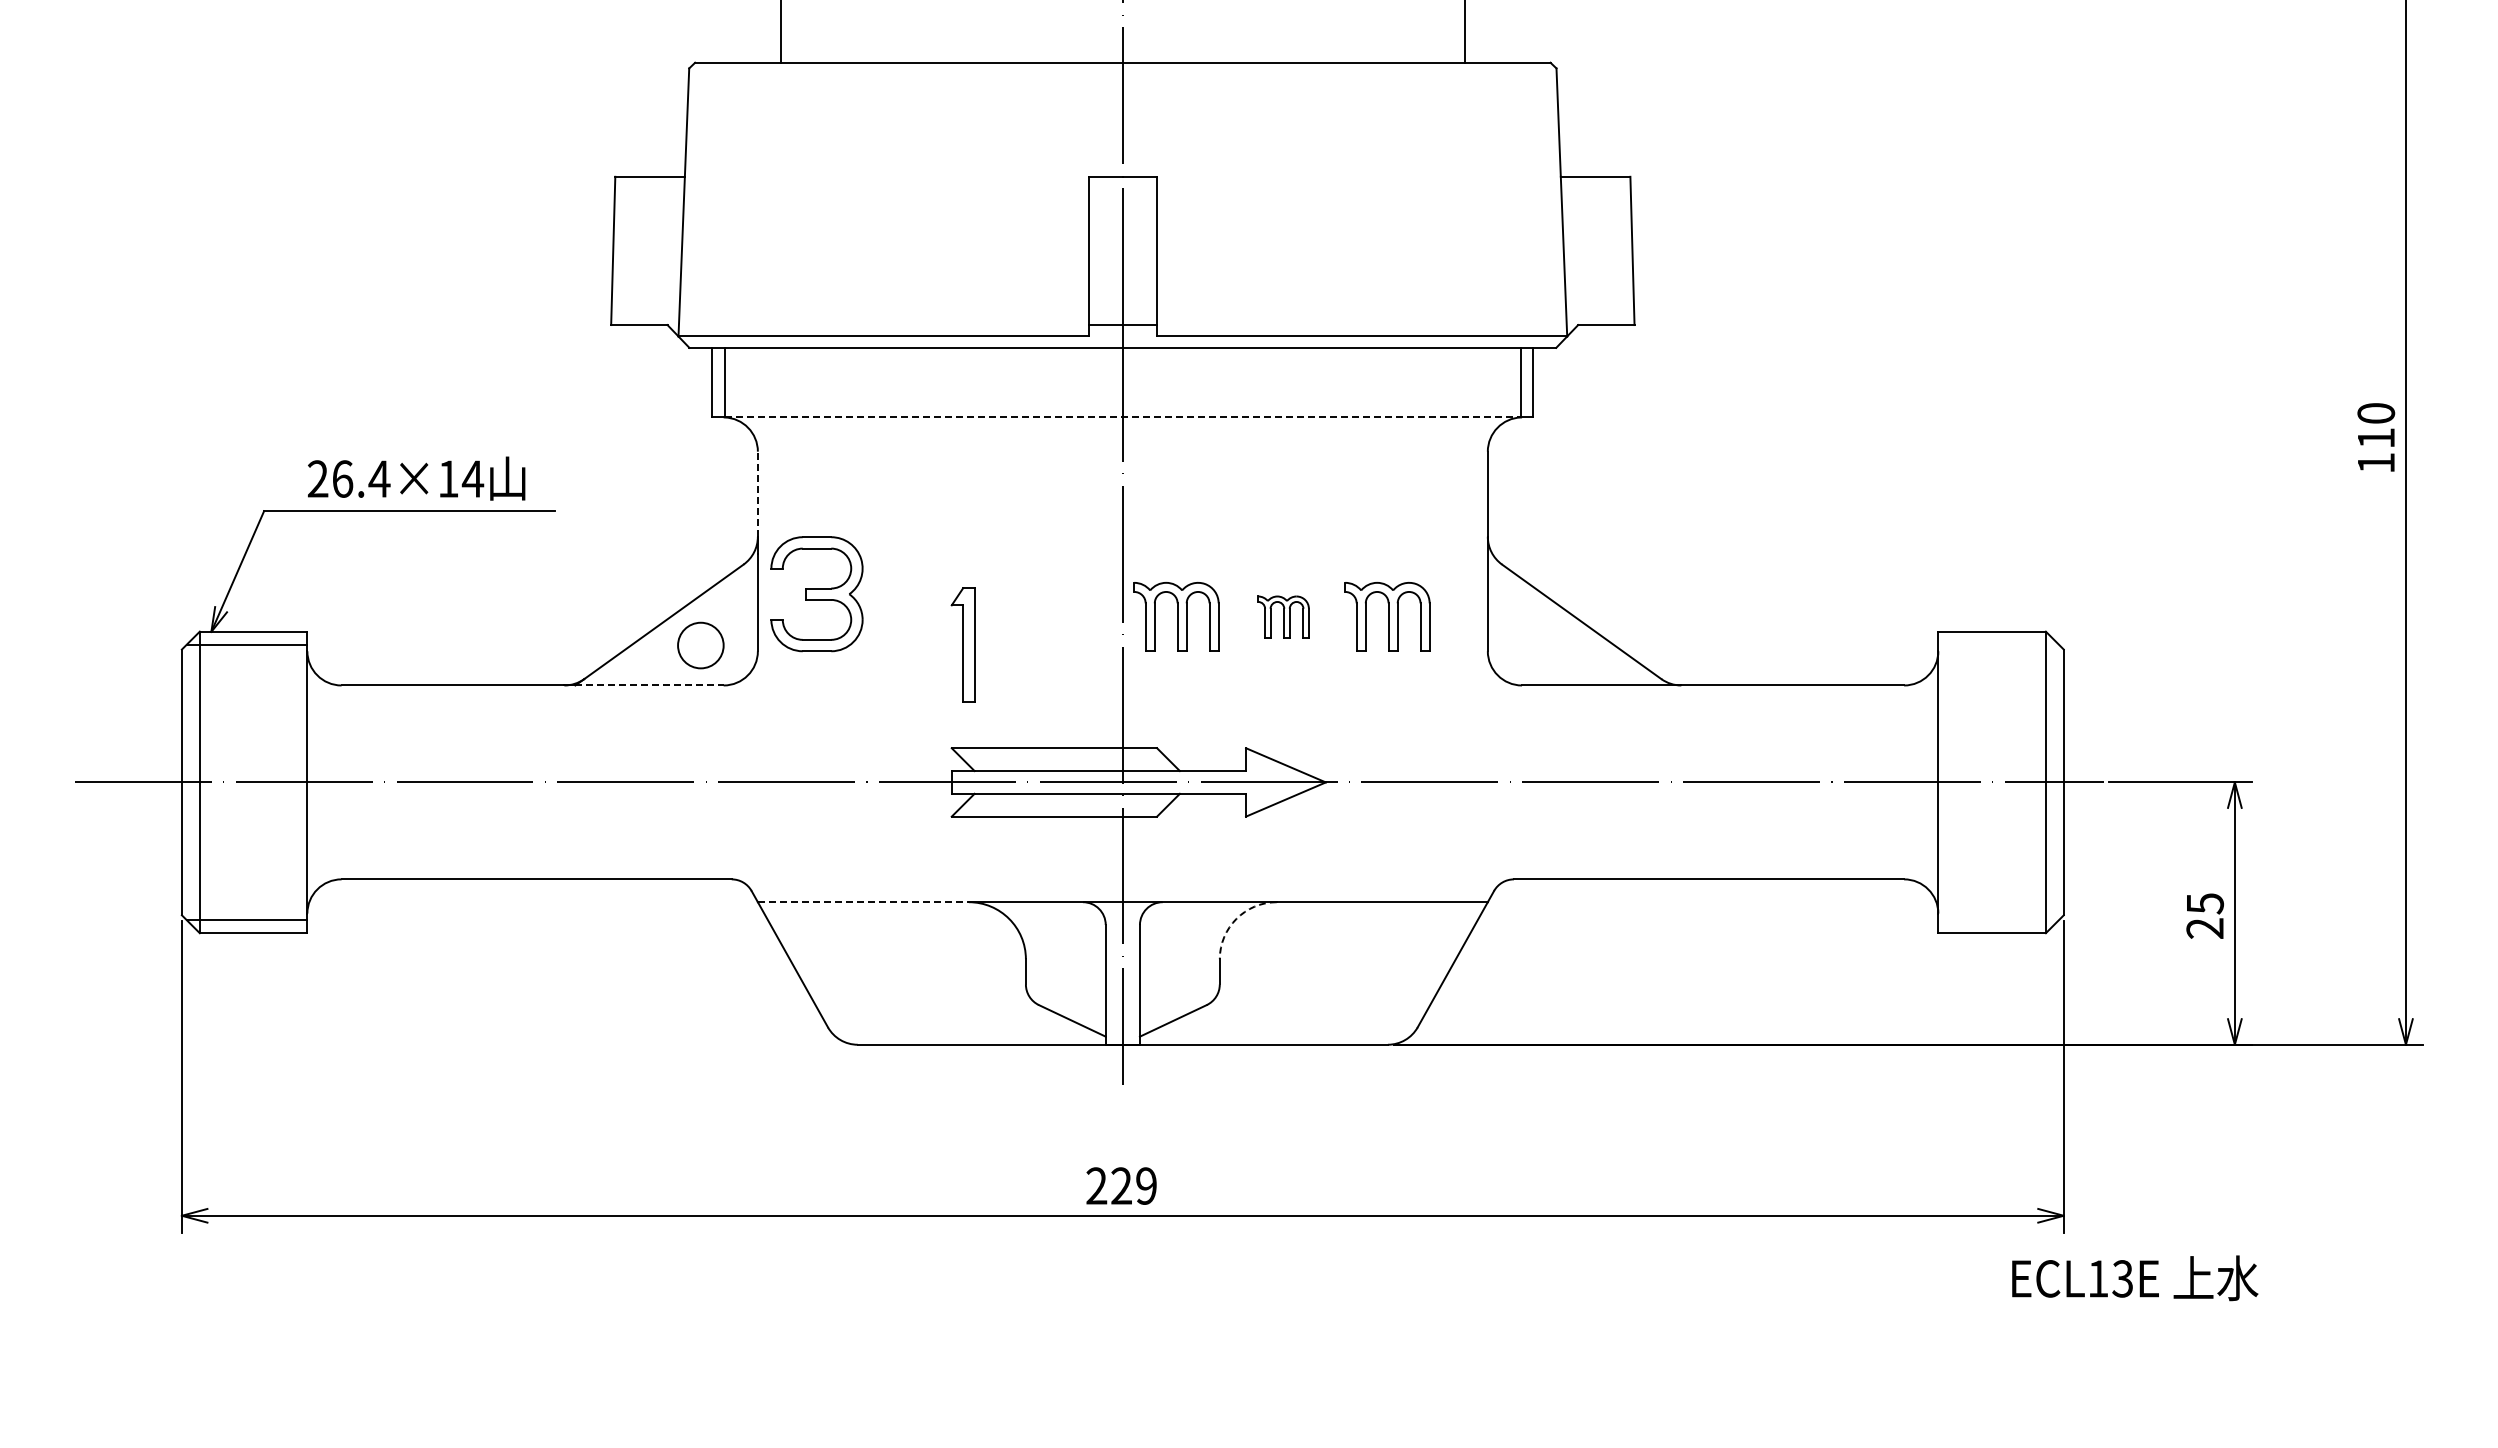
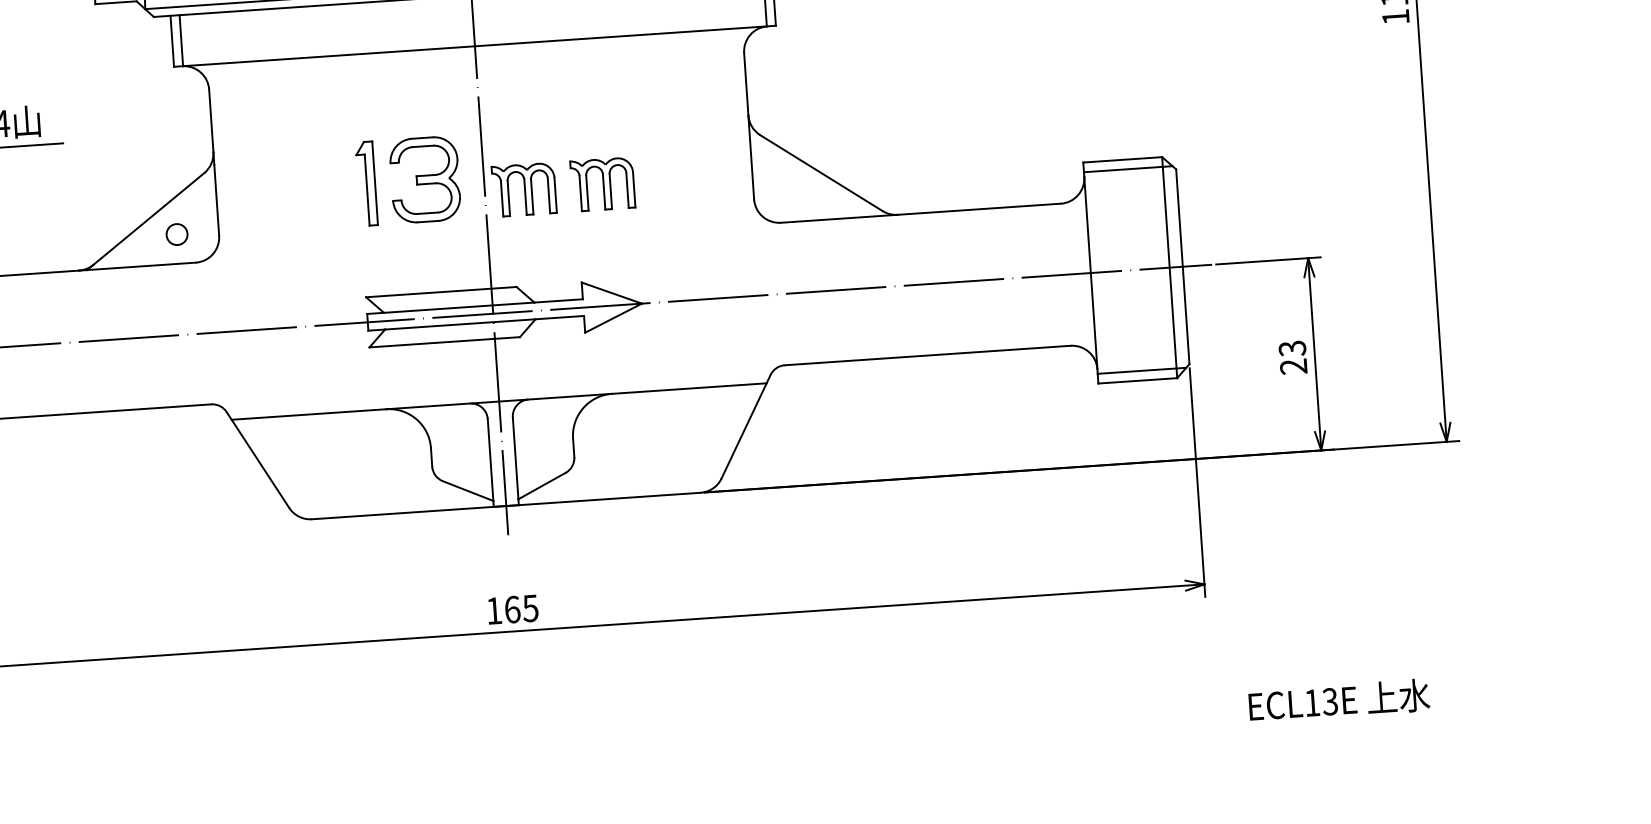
line: (1123, 417) -> (475, 46), dashed -> solid
line: (757, 494) -> (211, 121), dashed -> solid
part: (816, 594) -> (424, 180), moved
part: (1283, 616) -> (602, 184), size x1.67
part: (1387, 616) -> (678, 178), removed
part: (962, 644) -> (366, 183), moved
line: (1998, 644) -> (1128, 168), added
circle: (700, 645) -> (176, 234), size x0.62
line: (650, 685) -> (142, 266), dashed -> solid
line: (863, 902) -> (309, 414), dashed -> solid
text: (2204, 903) -> (1291, 348), 25 -> 23
arc: (1236, 918) -> (583, 407), dashed -> solid
line: (1998, 919) -> (1141, 370), added
text: (1121, 1185) -> (512, 609), 229 -> 165
text: (2135, 1278) -> (1339, 700), moved

